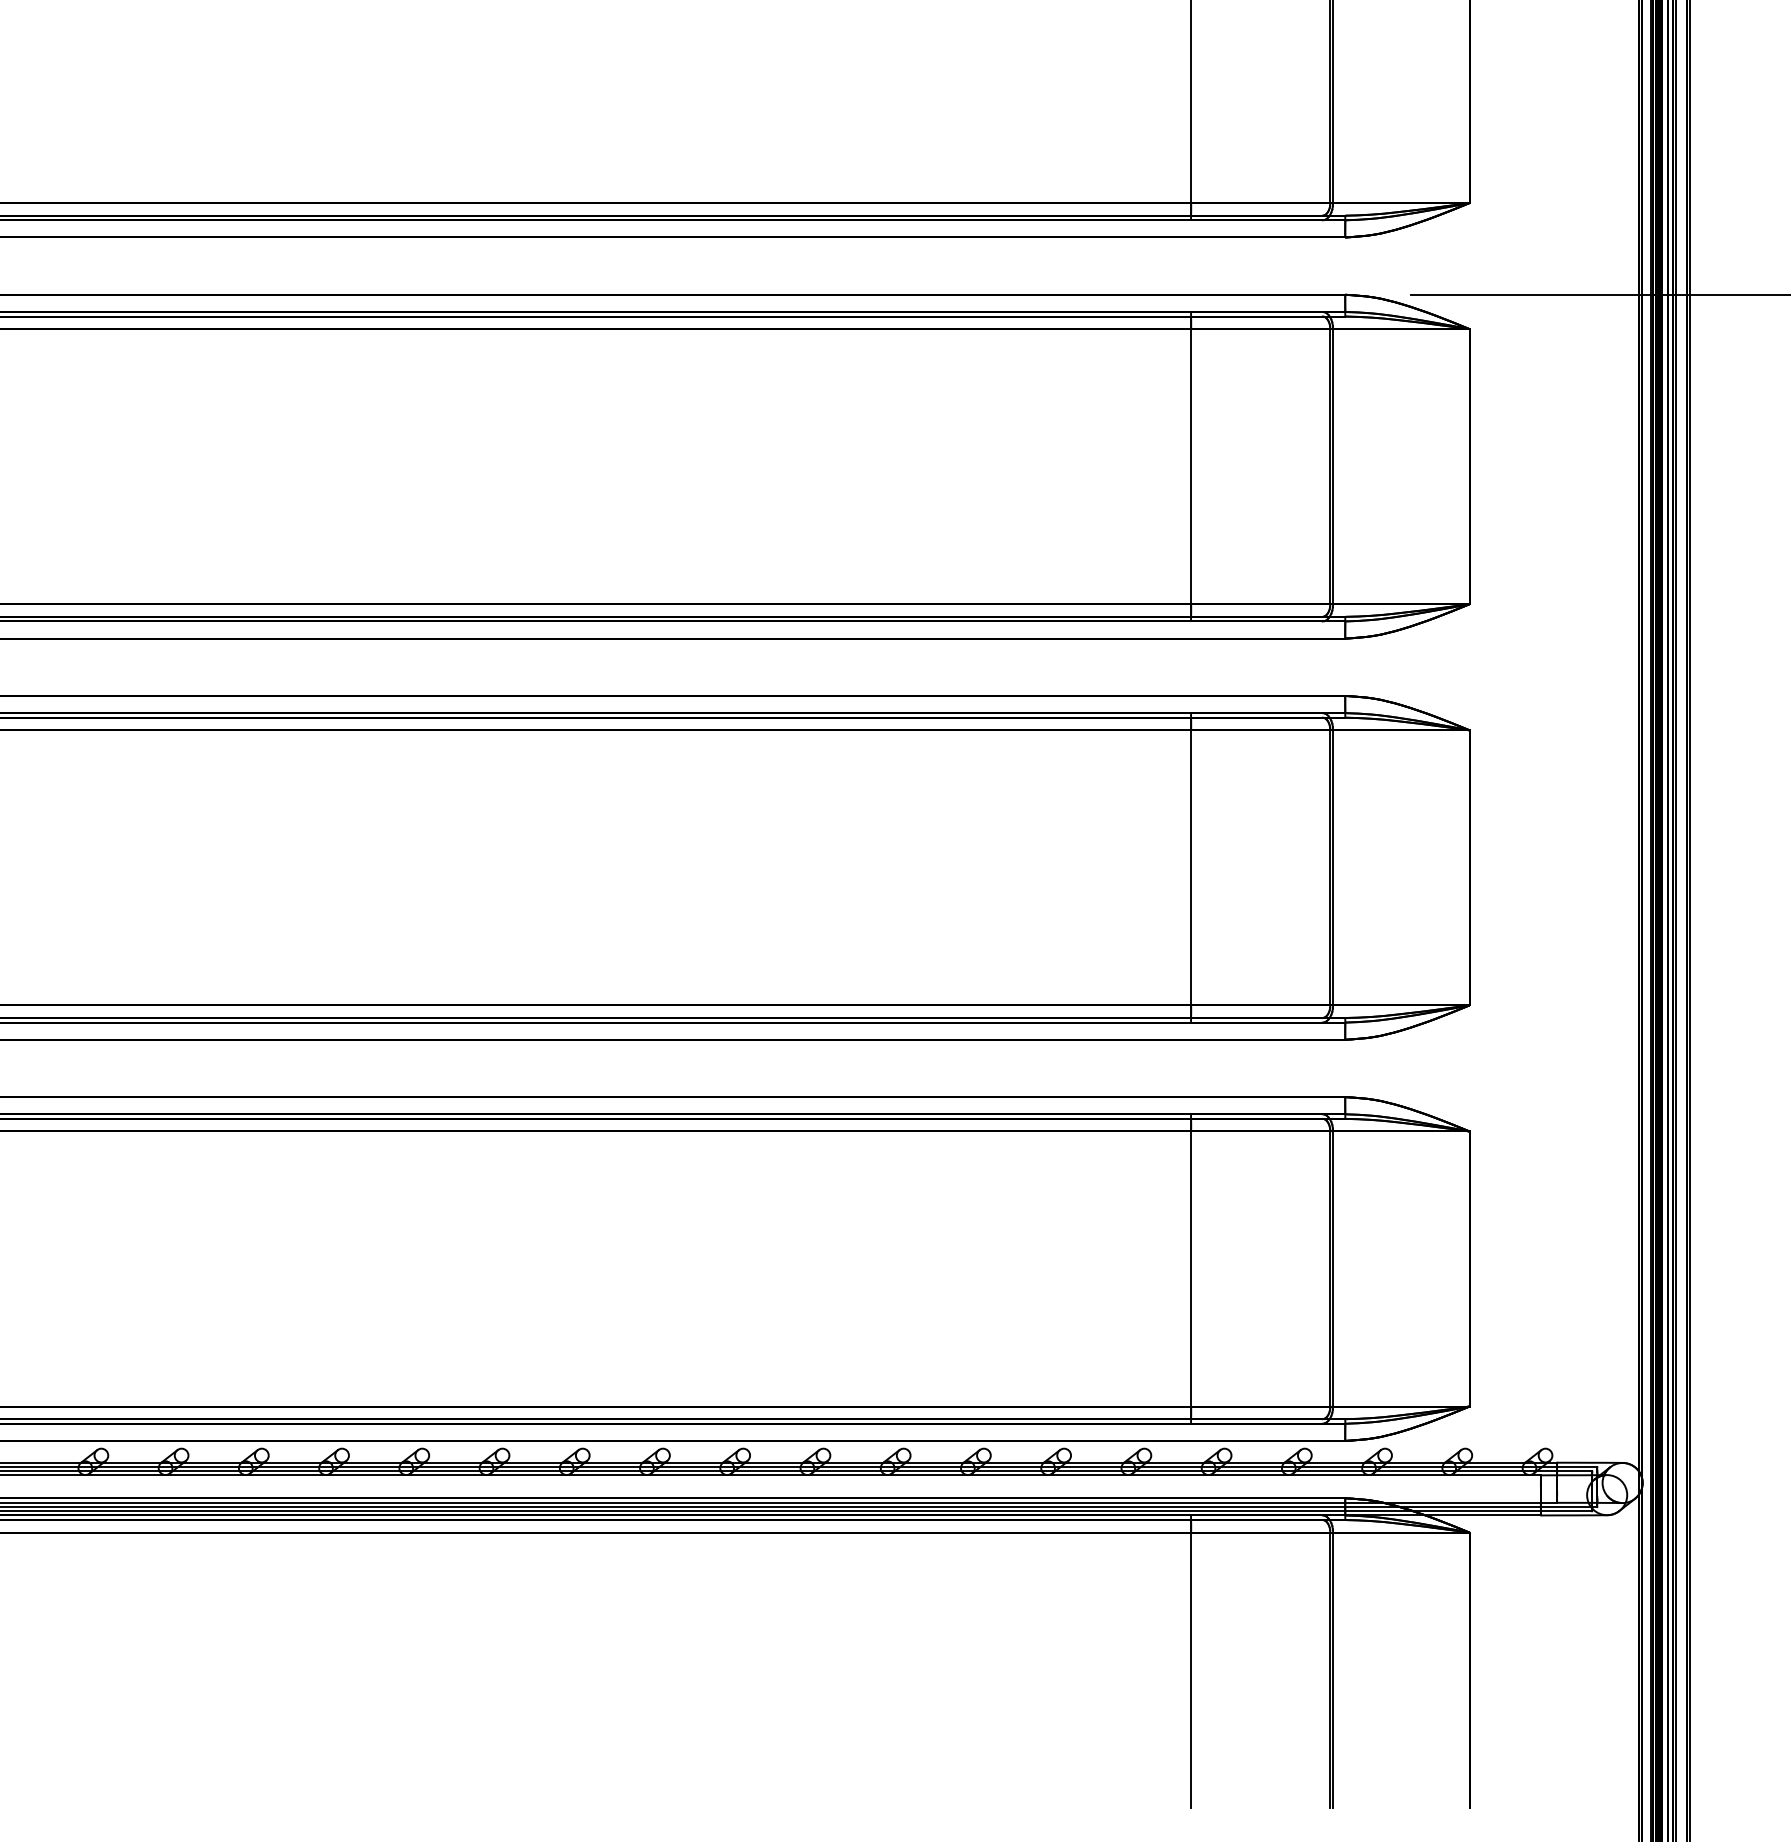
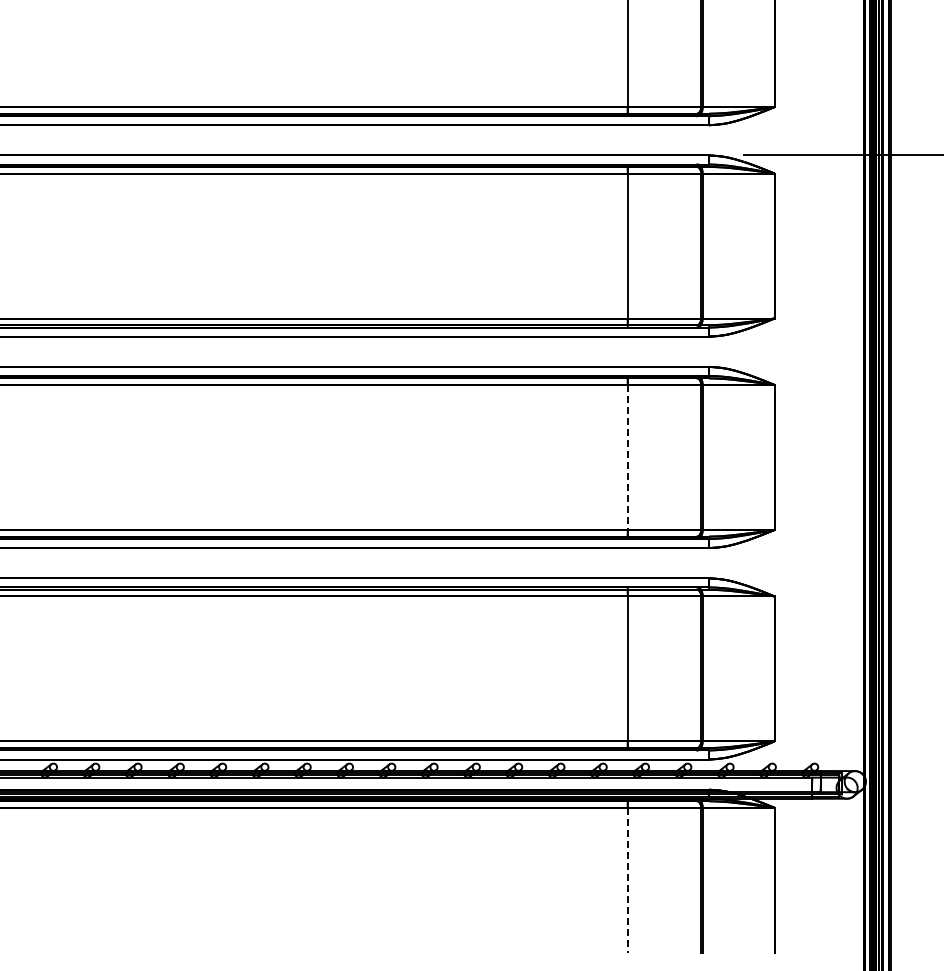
line: (1190, 869) -> (627, 458), solid -> dashed
line: (1190, 1670) -> (627, 880), solid -> dashed

